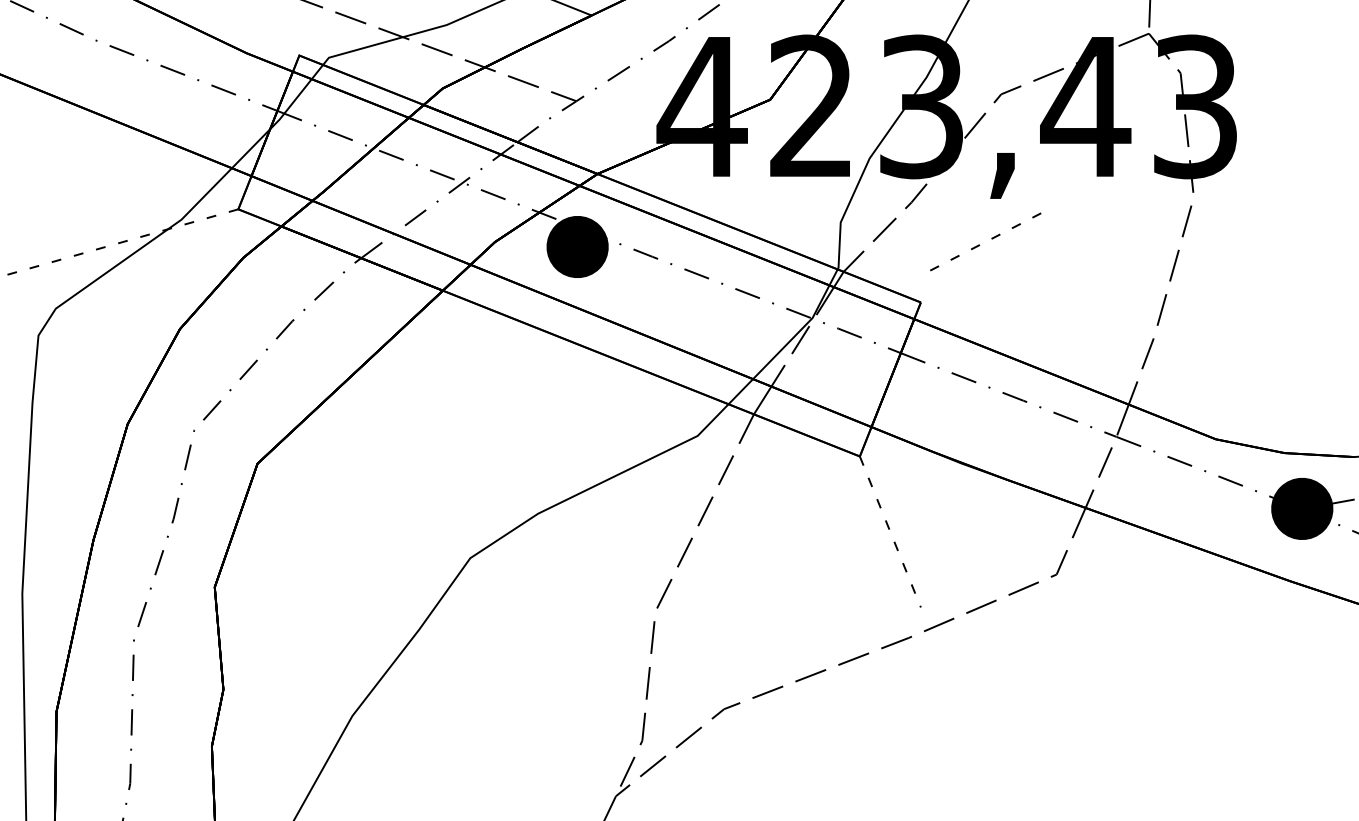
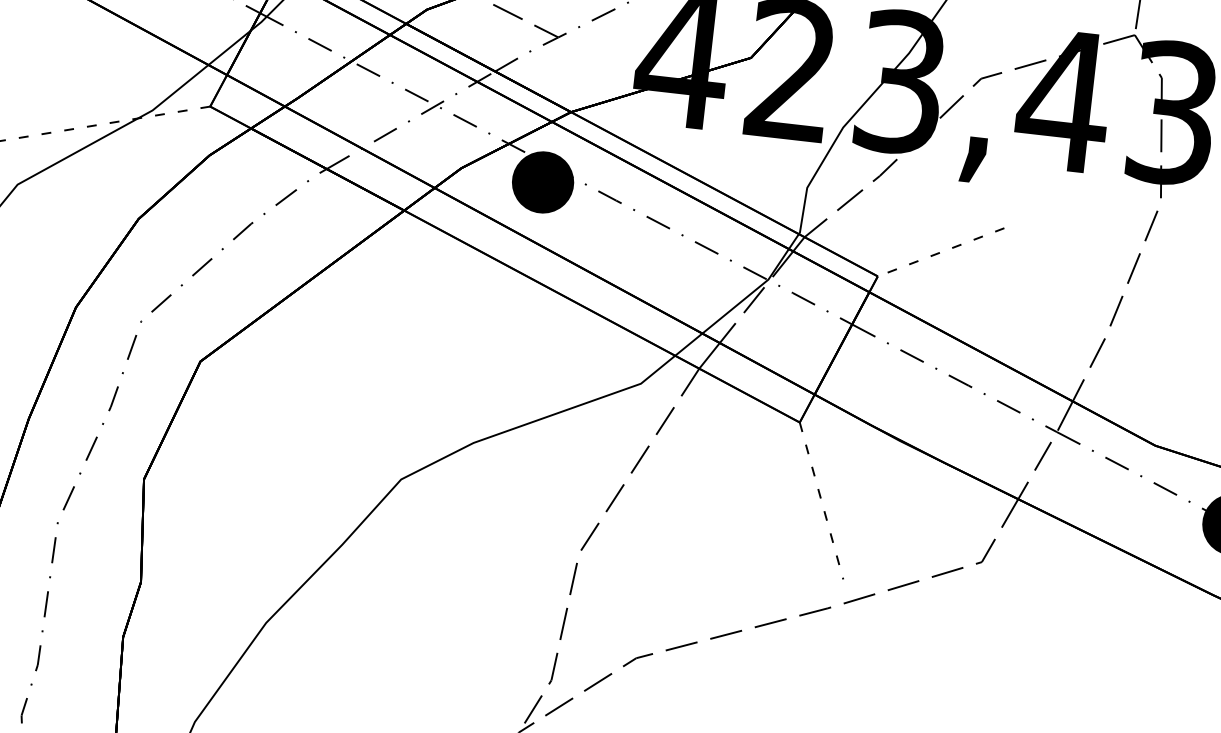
line: (991, 239) -> (952, 248), moved

